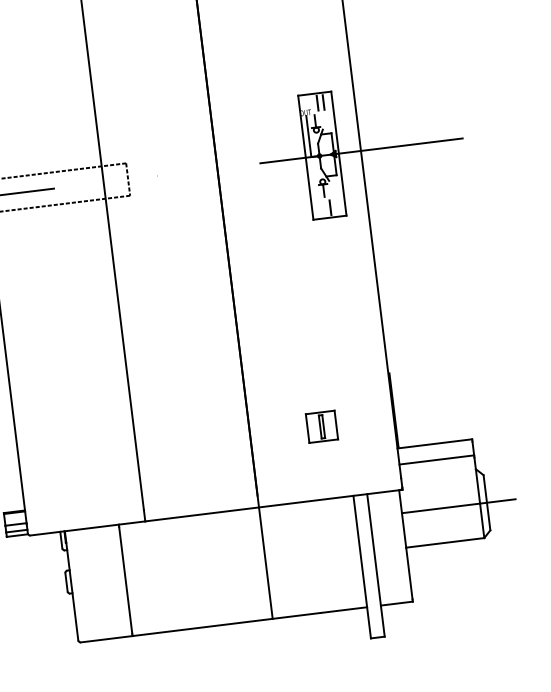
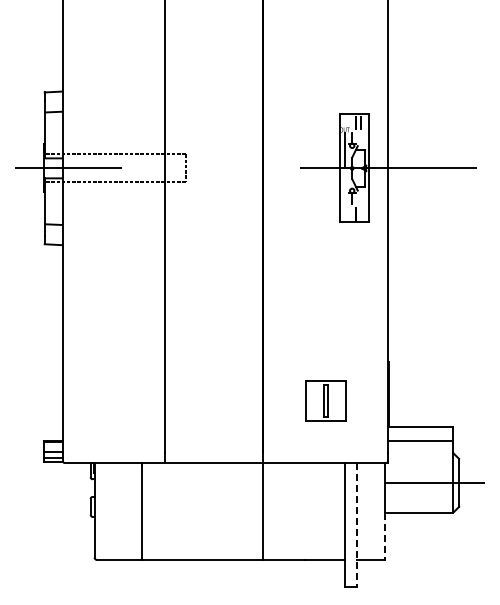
part: (321, 426) -> (325, 400), size x1.6
line: (375, 564) -> (357, 524), solid -> dashed
line: (409, 573) -> (385, 535), solid -> dashed

